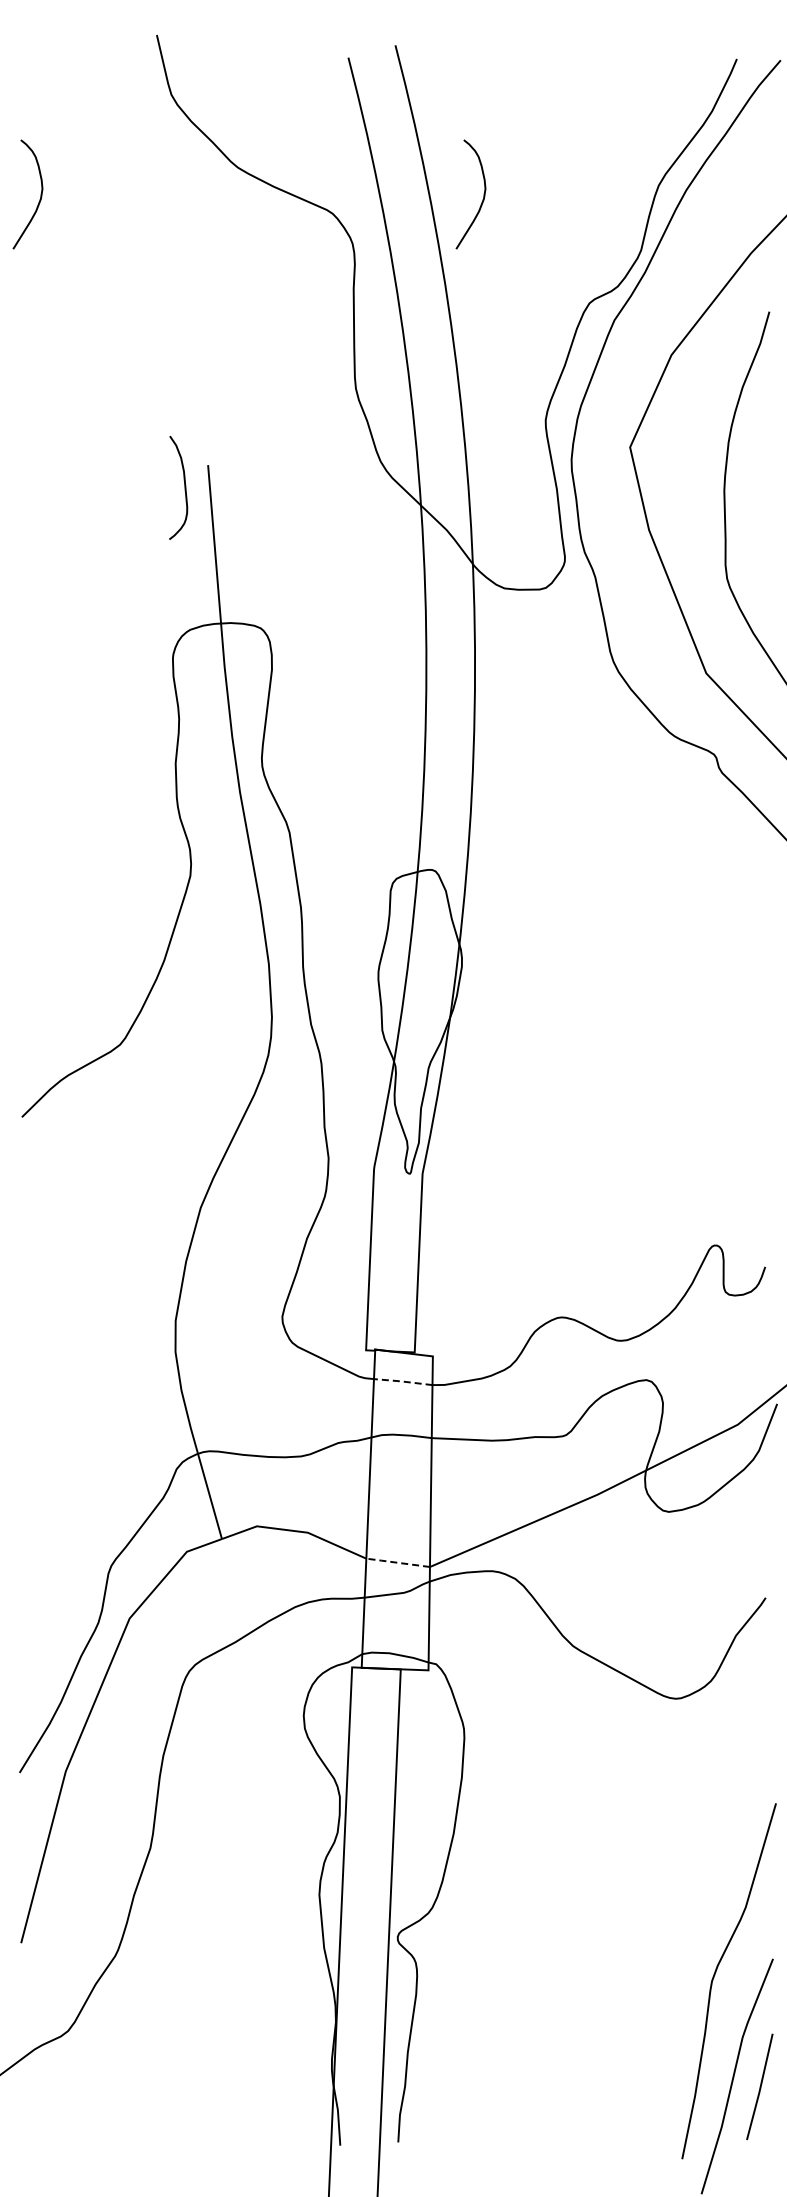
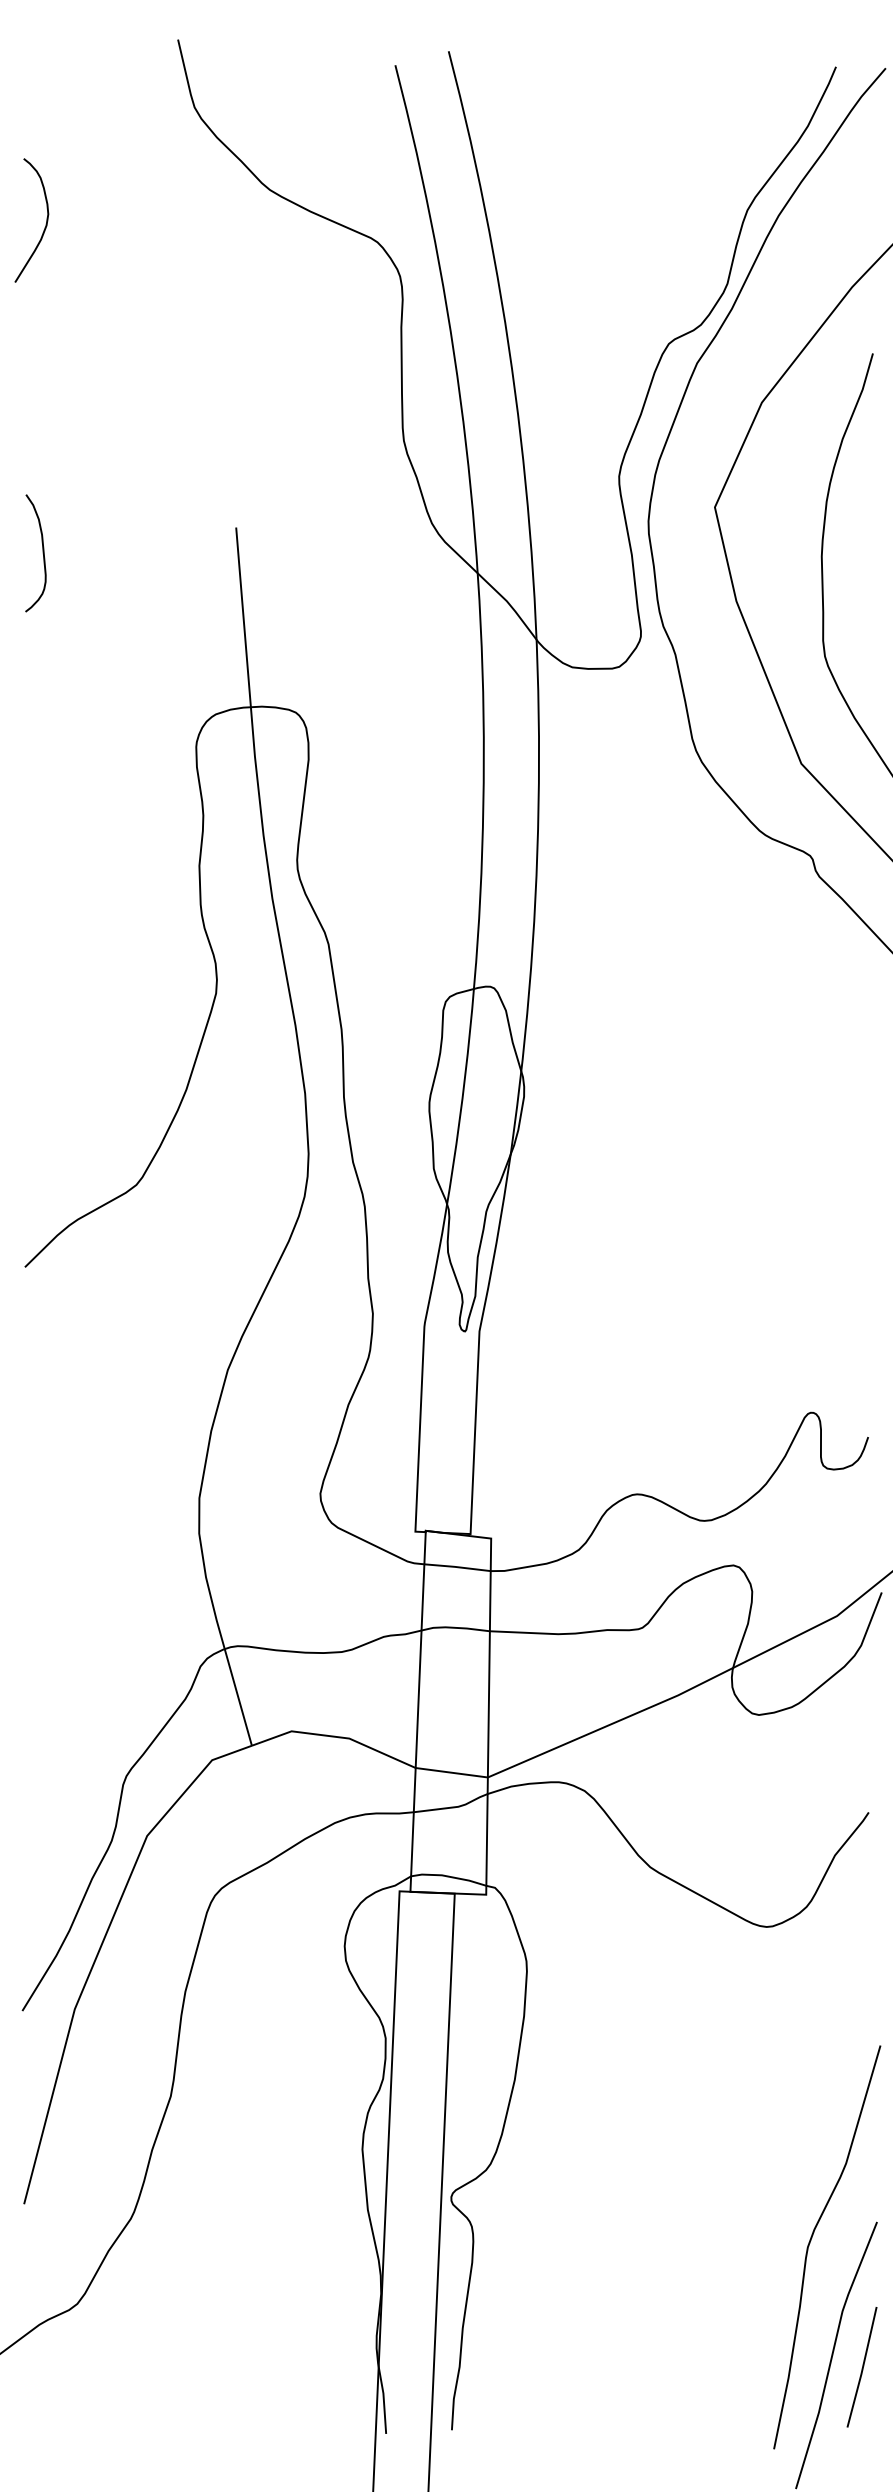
curve: (483, 194) -> (548, 220), removed
curve: (184, 487) -> (42, 552), moved
line: (402, 1381) -> (456, 1567), dashed -> solid
line: (397, 1562) -> (451, 1772), dashed -> solid

